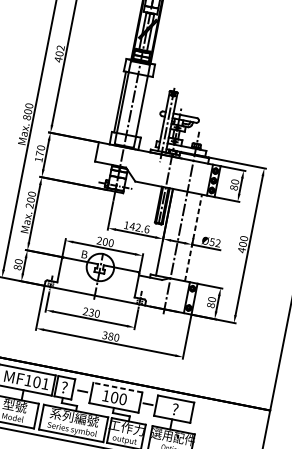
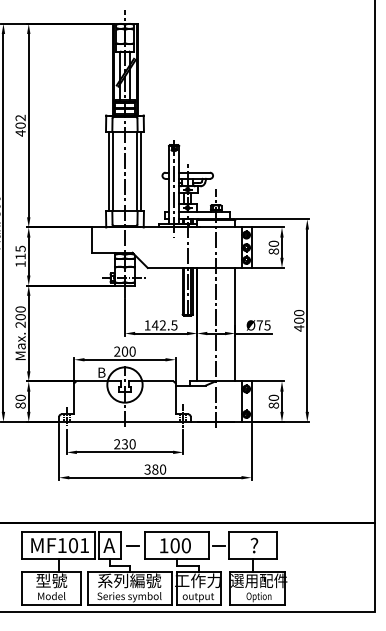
line: (144, 106) -> (141, 171), added
text: (40, 150) -> (20, 252), 170 -> 115
text: (147, 229) -> (174, 325), 142.6 -> 142.5
line: (193, 237) -> (235, 324), dashed -> solid
text: (215, 242) -> (263, 325), Ø52 -> Ø75
text: (64, 387) -> (109, 545), ? -> A
line: (117, 387) -> (176, 532), dashed -> solid

